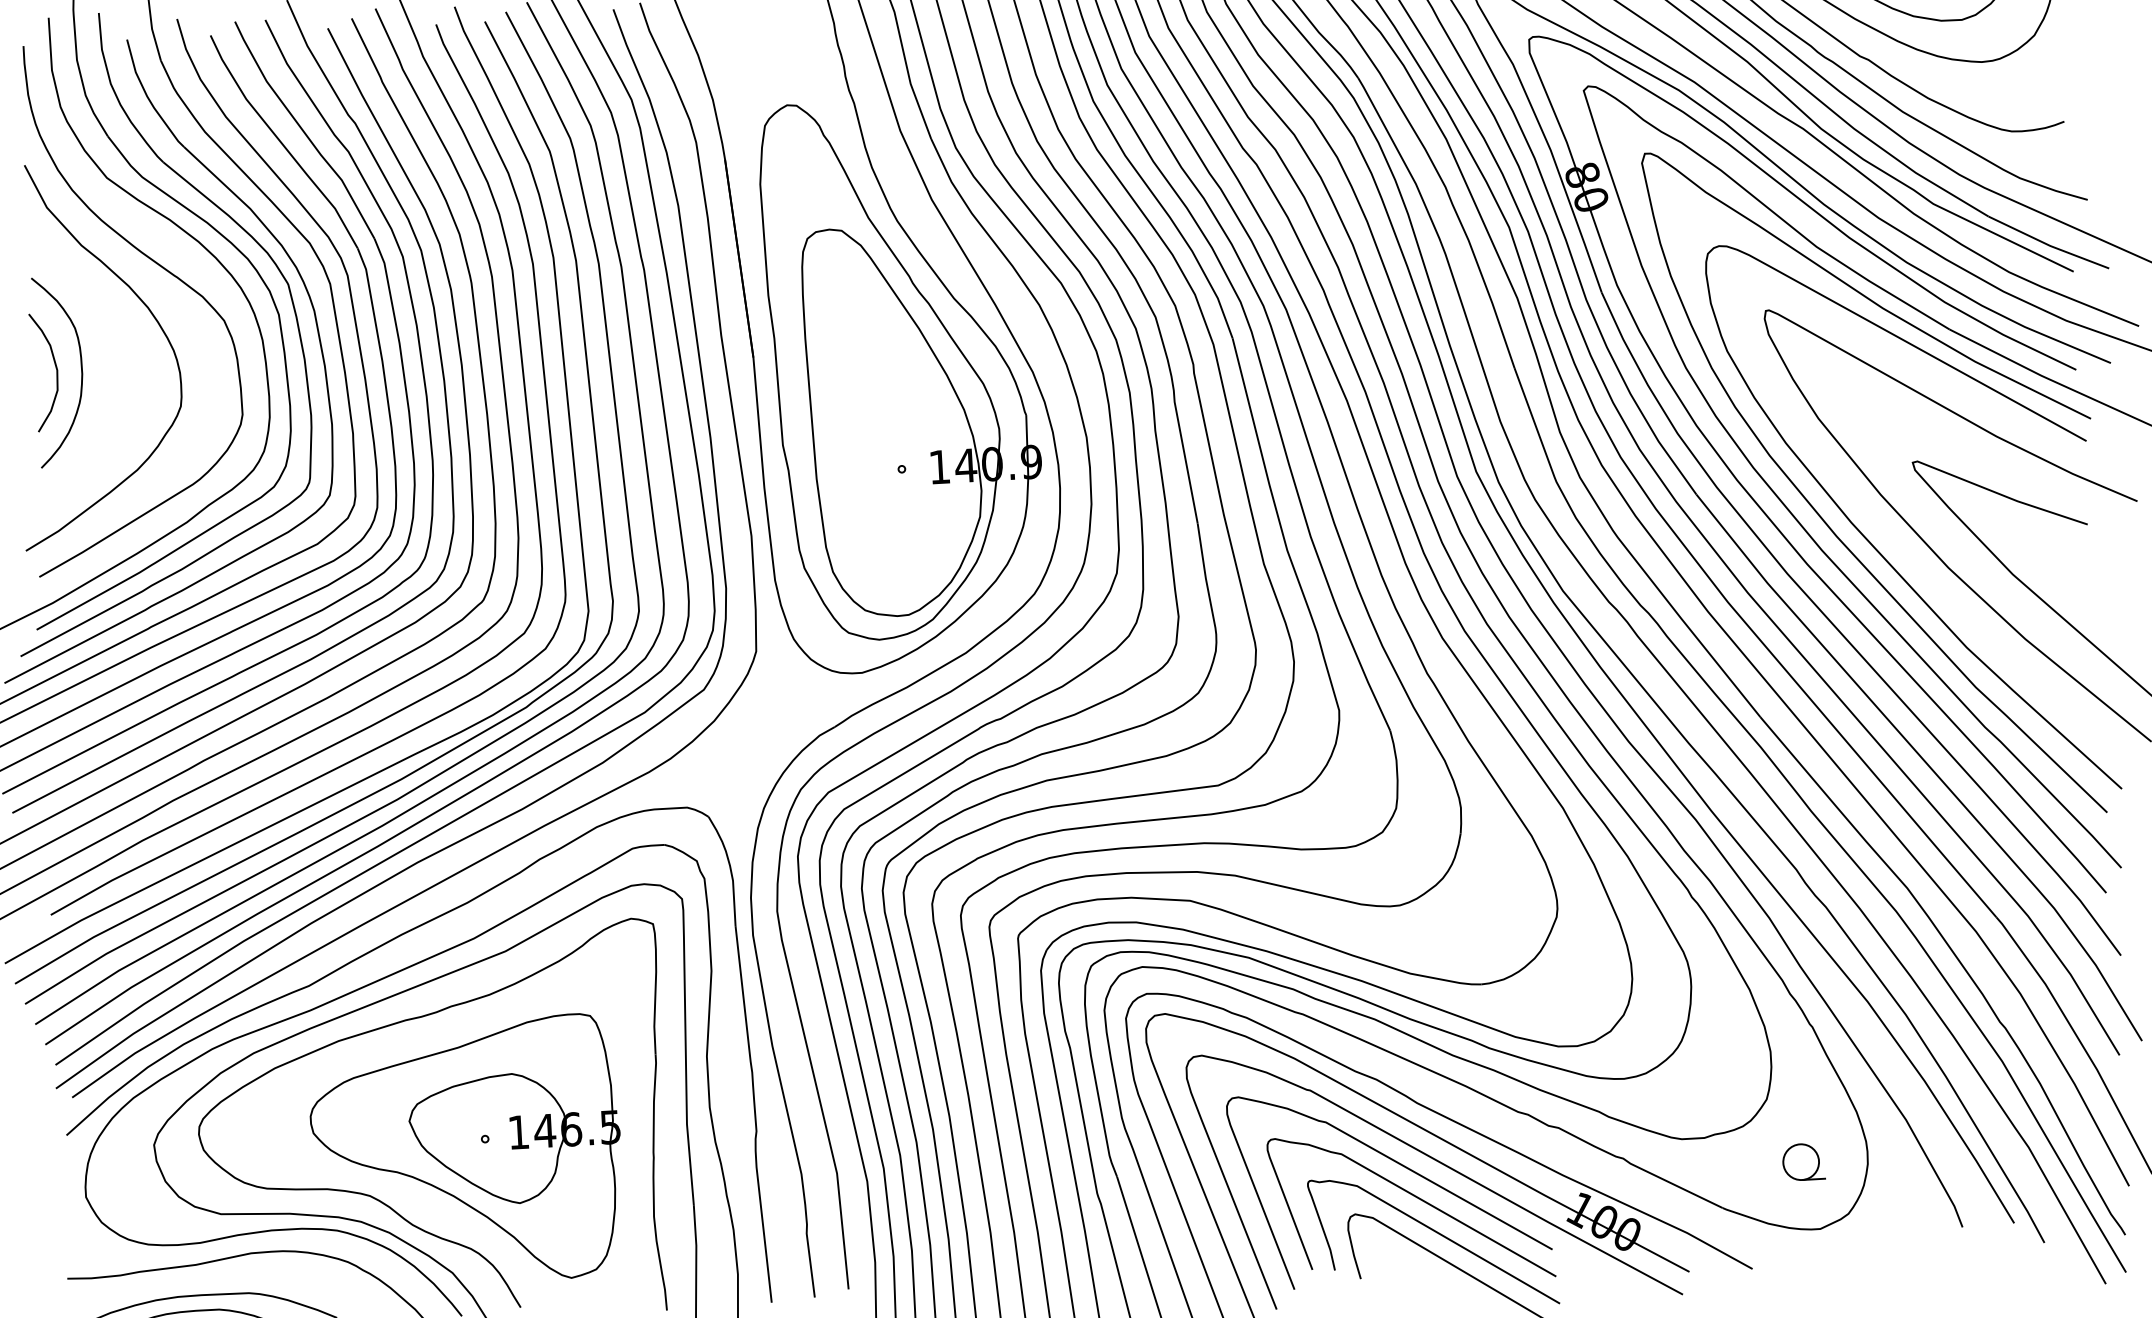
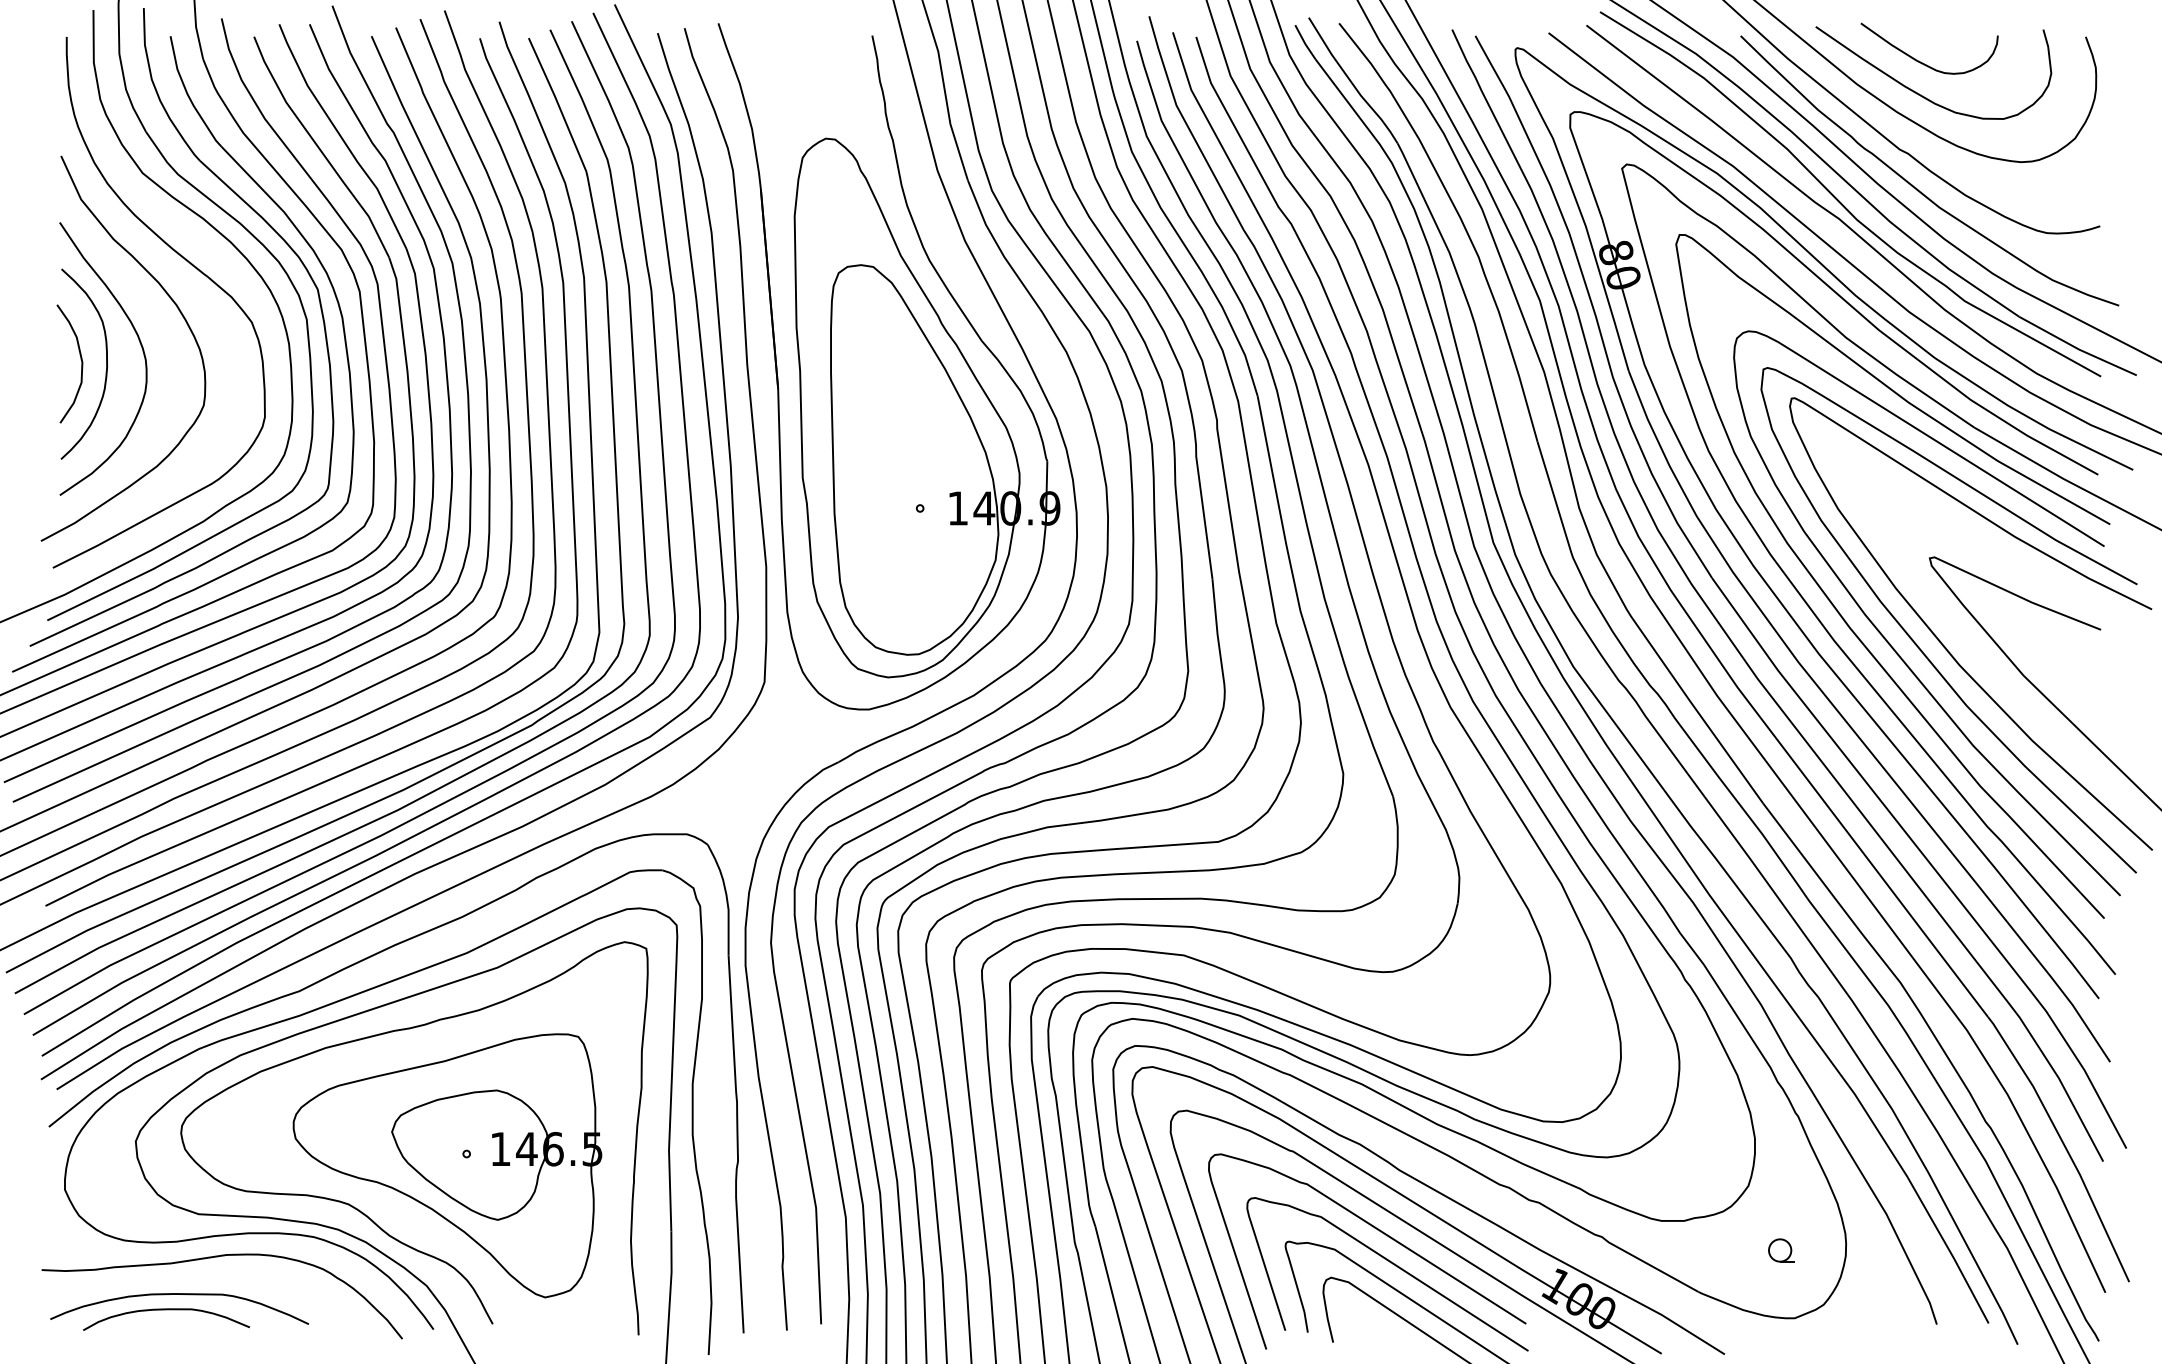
curve: (114, 350) -> (140, 345), added
curve: (1906, 550) -> (1918, 645), added
part: (1803, 1162) -> (1781, 1250), size x0.62

